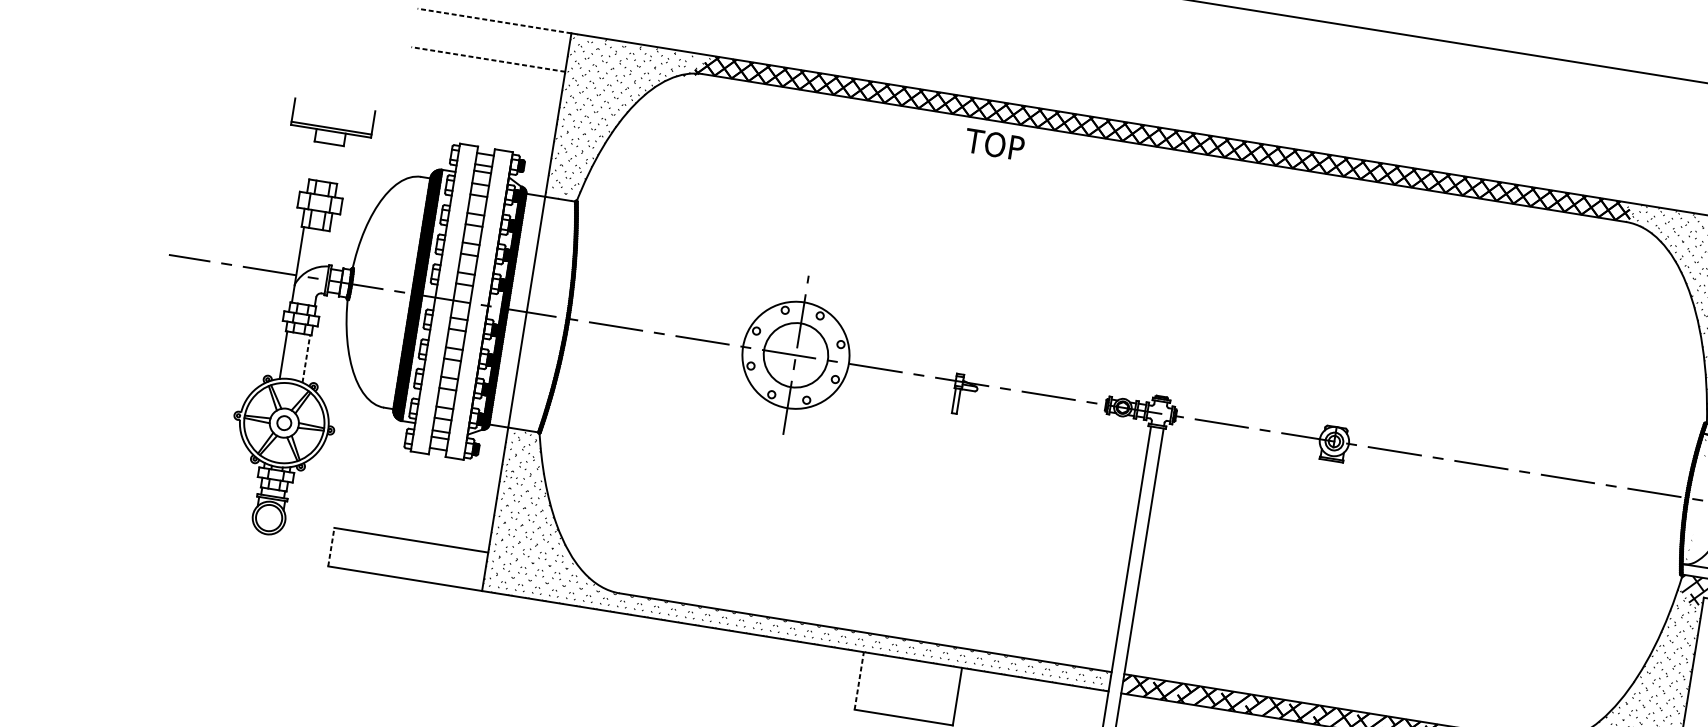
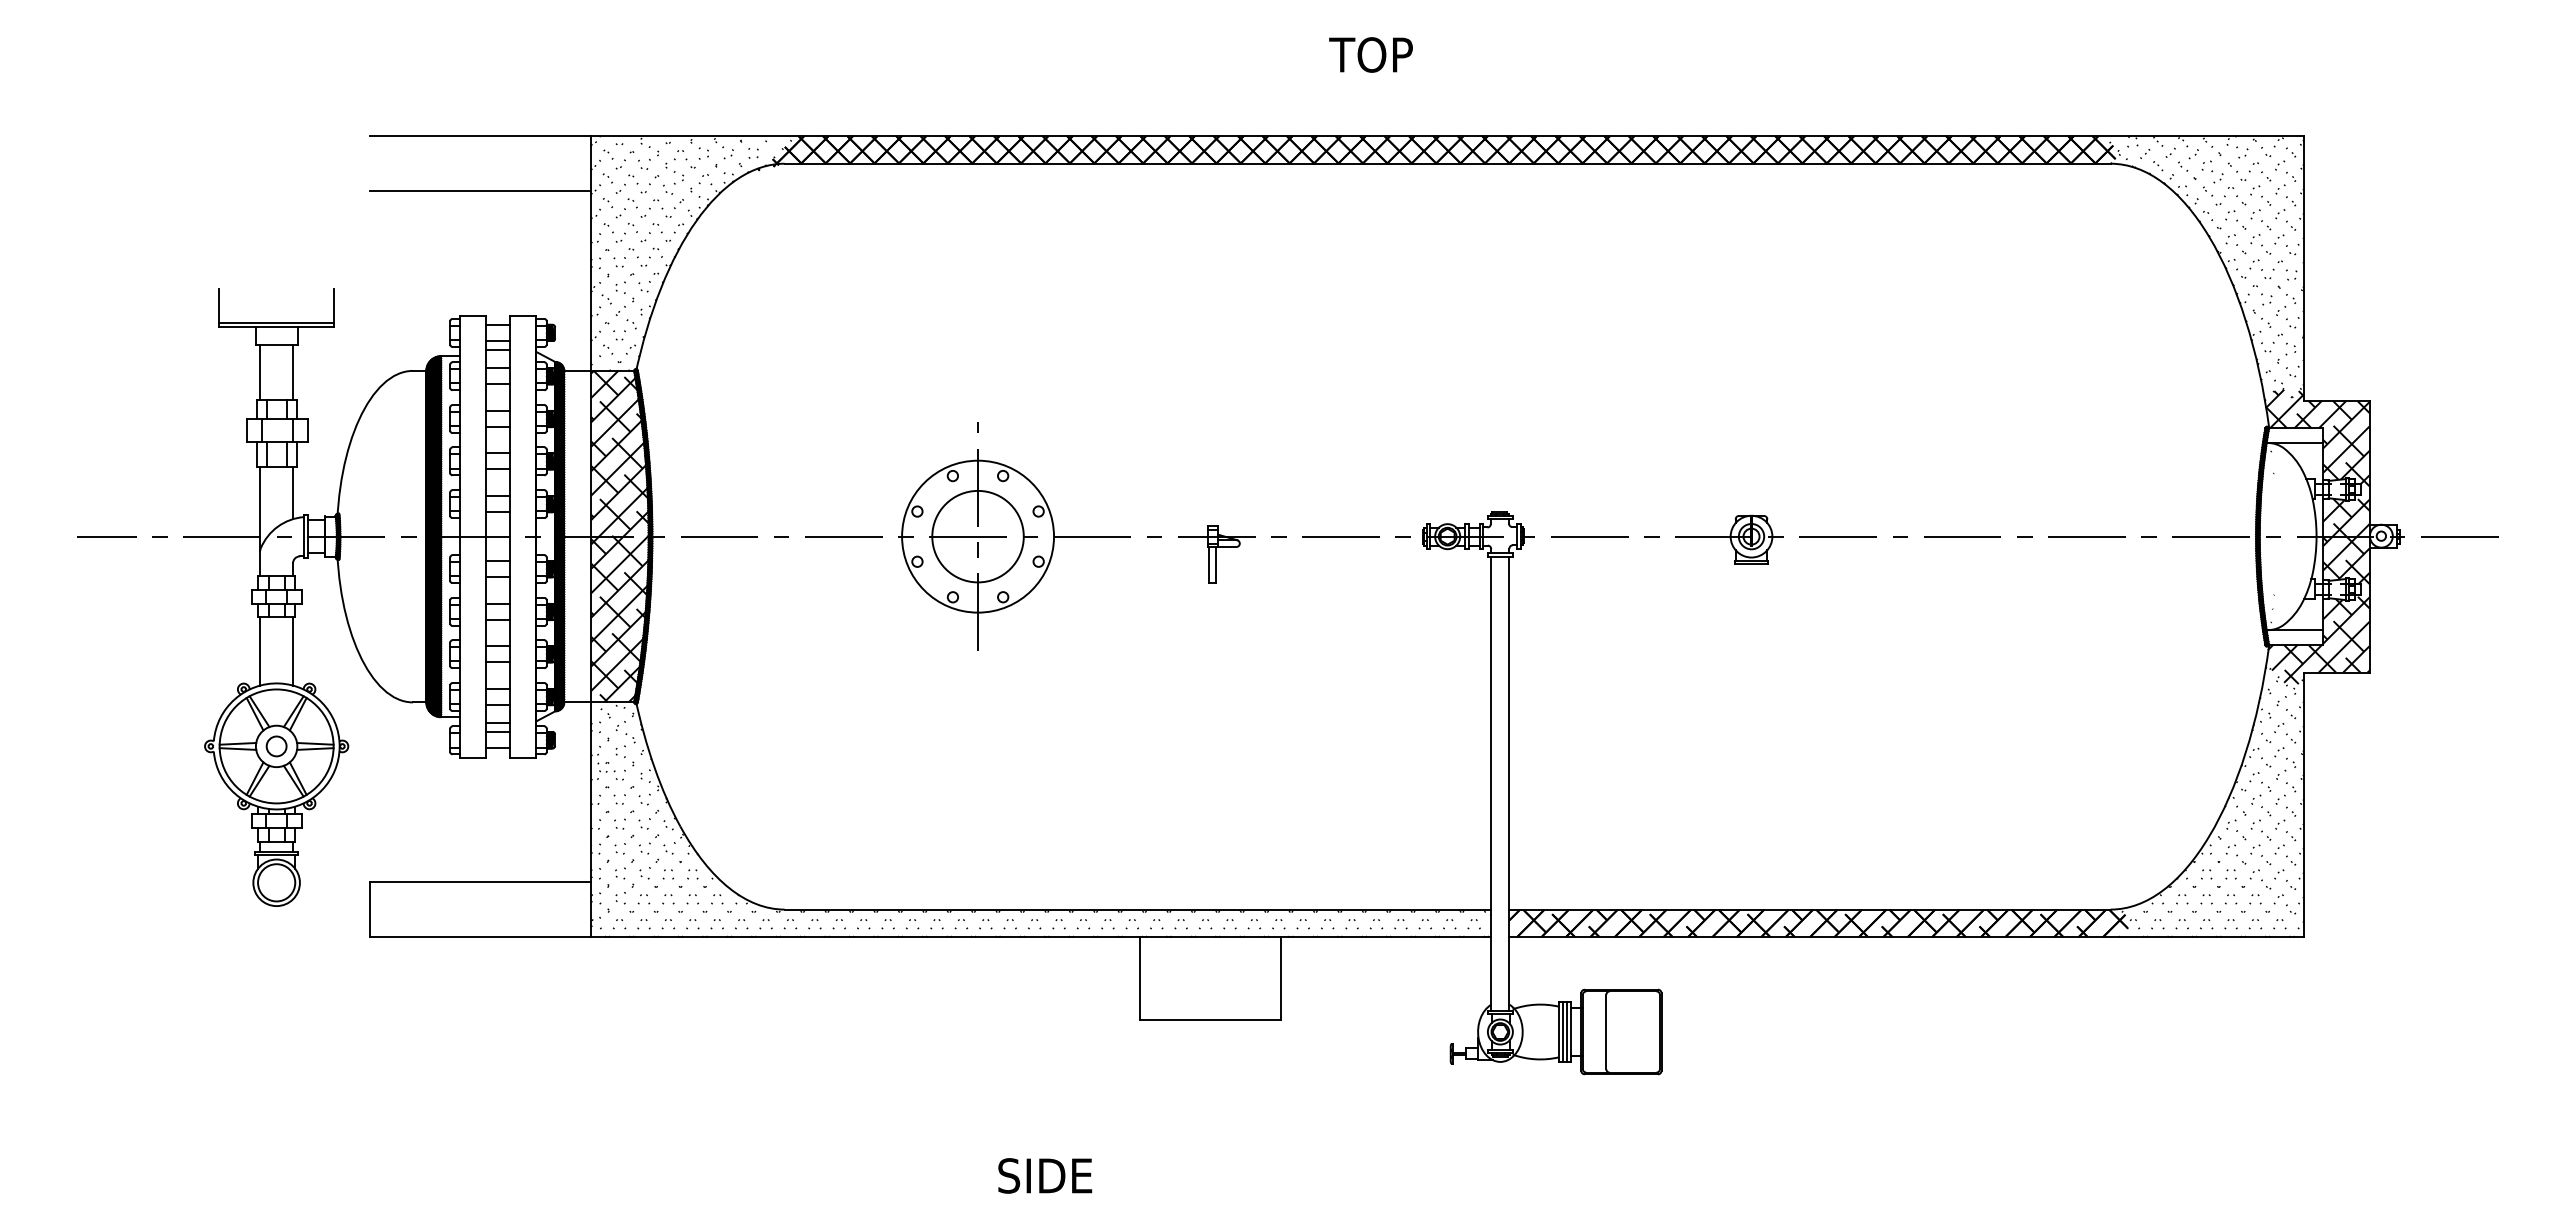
line: (494, 21) -> (480, 136), dashed -> solid
line: (488, 59) -> (480, 191), dashed -> solid
text: (994, 144) -> (1370, 54), moved
line: (314, 161) -> (260, 372), added
line: (337, 164) -> (293, 372), added
line: (324, 248) -> (293, 493), added
hatch: (546, 315) -> (619, 536), added
line: (306, 358) -> (293, 650), dashed -> solid
line: (331, 547) -> (370, 909), dashed -> solid
line: (859, 680) -> (1139, 978), dashed -> solid

